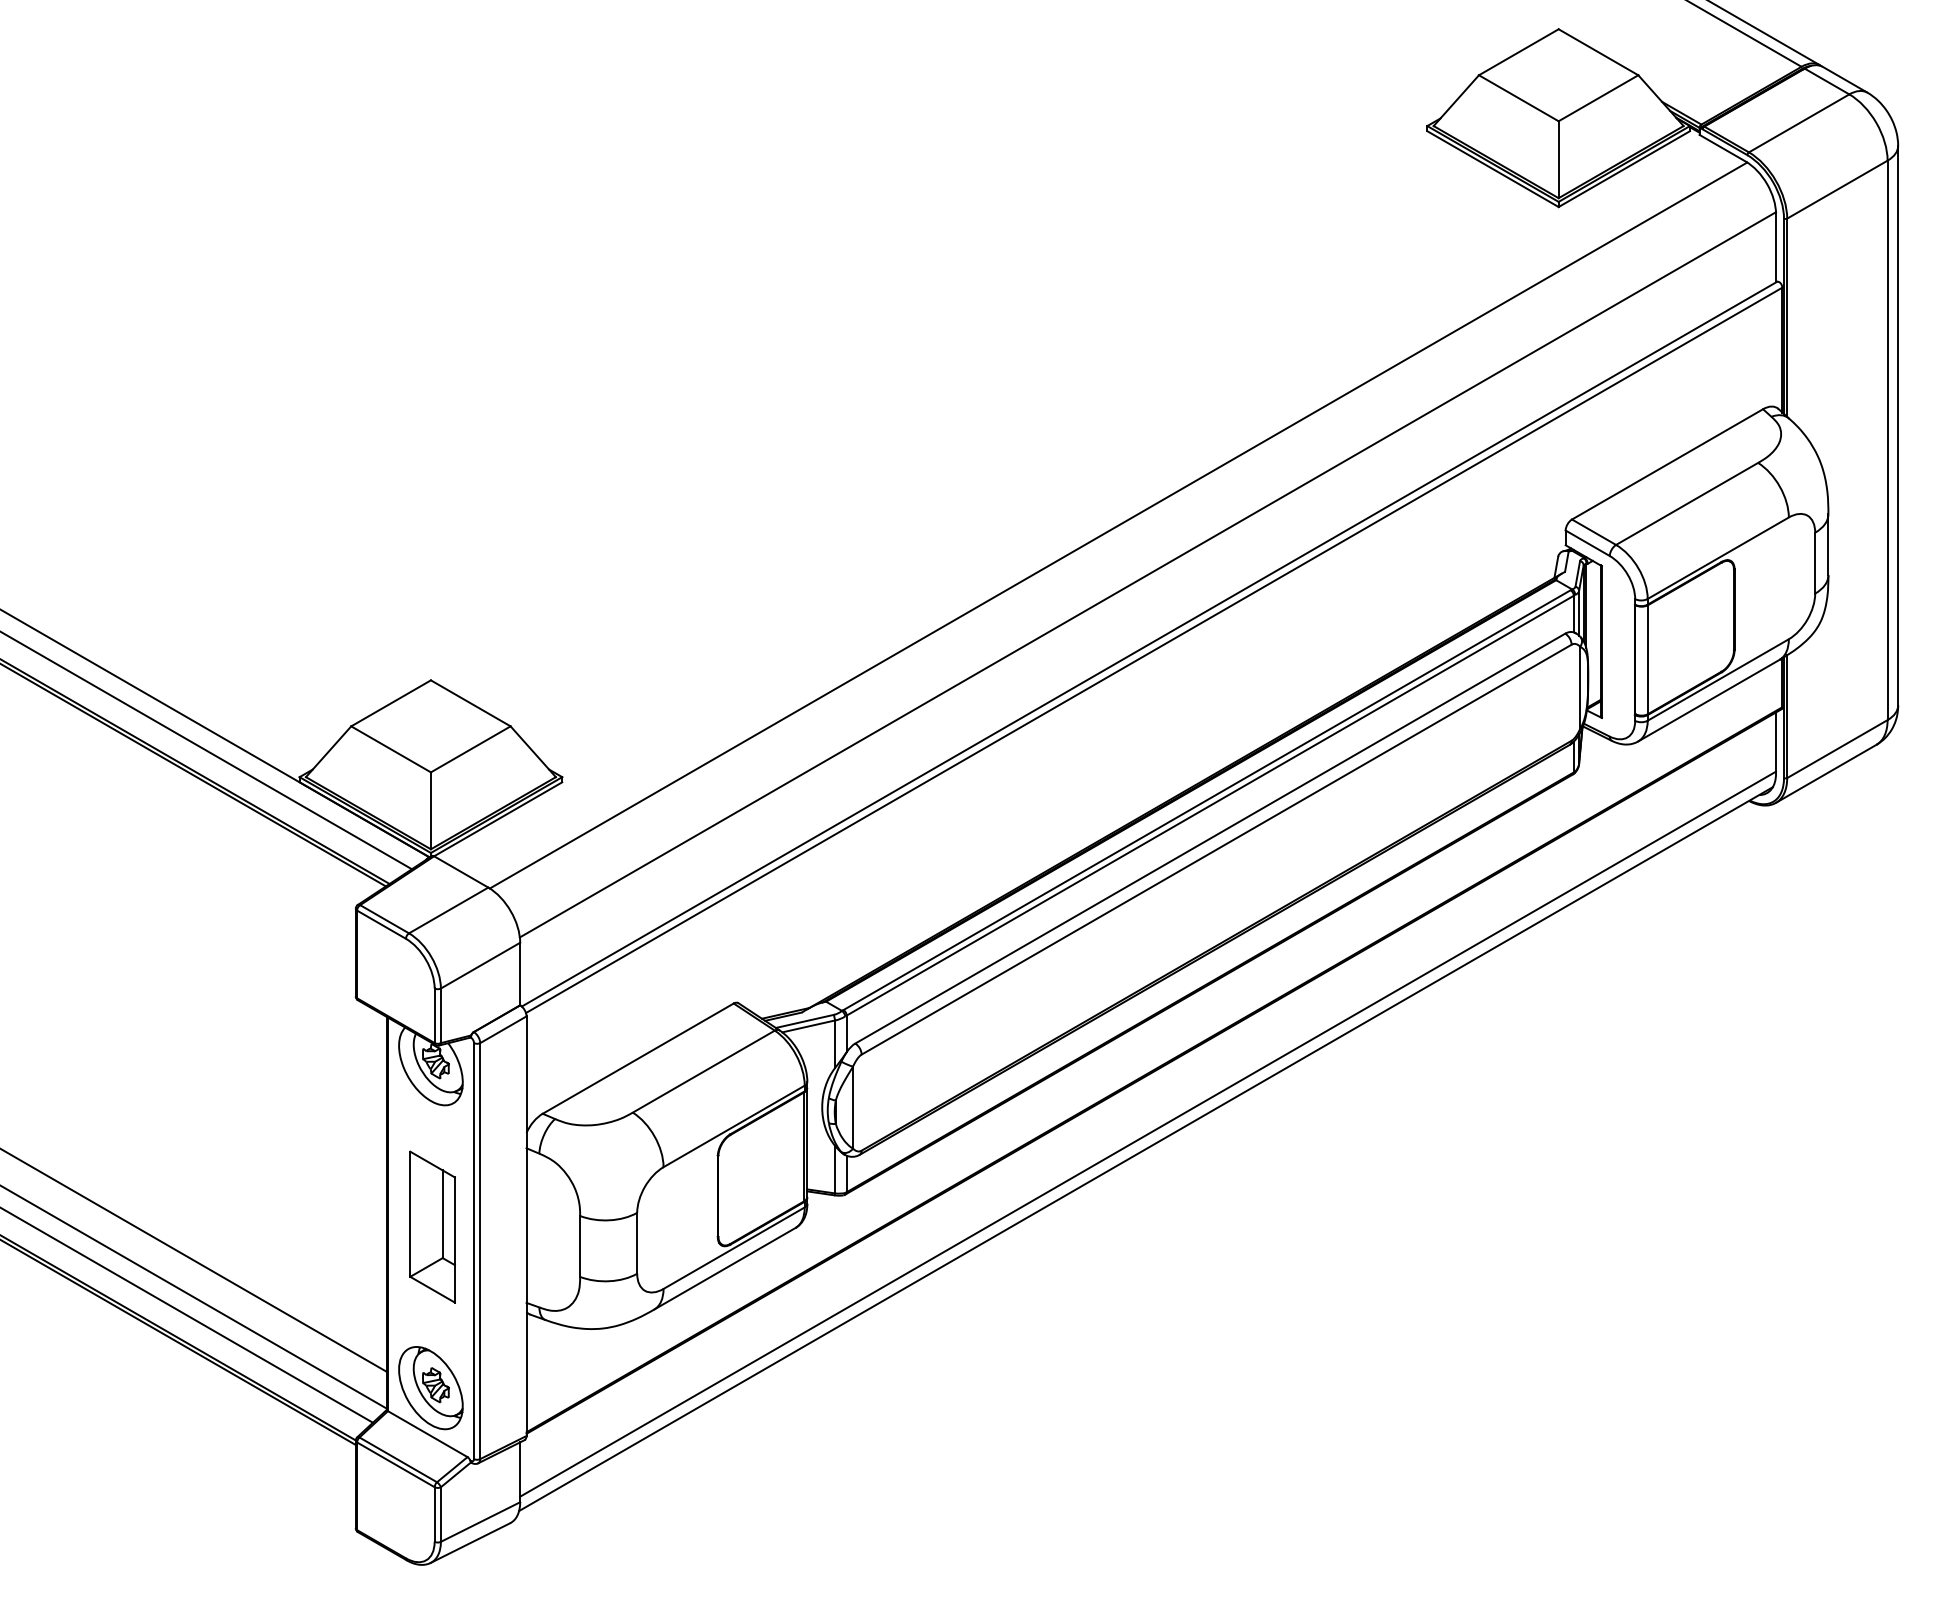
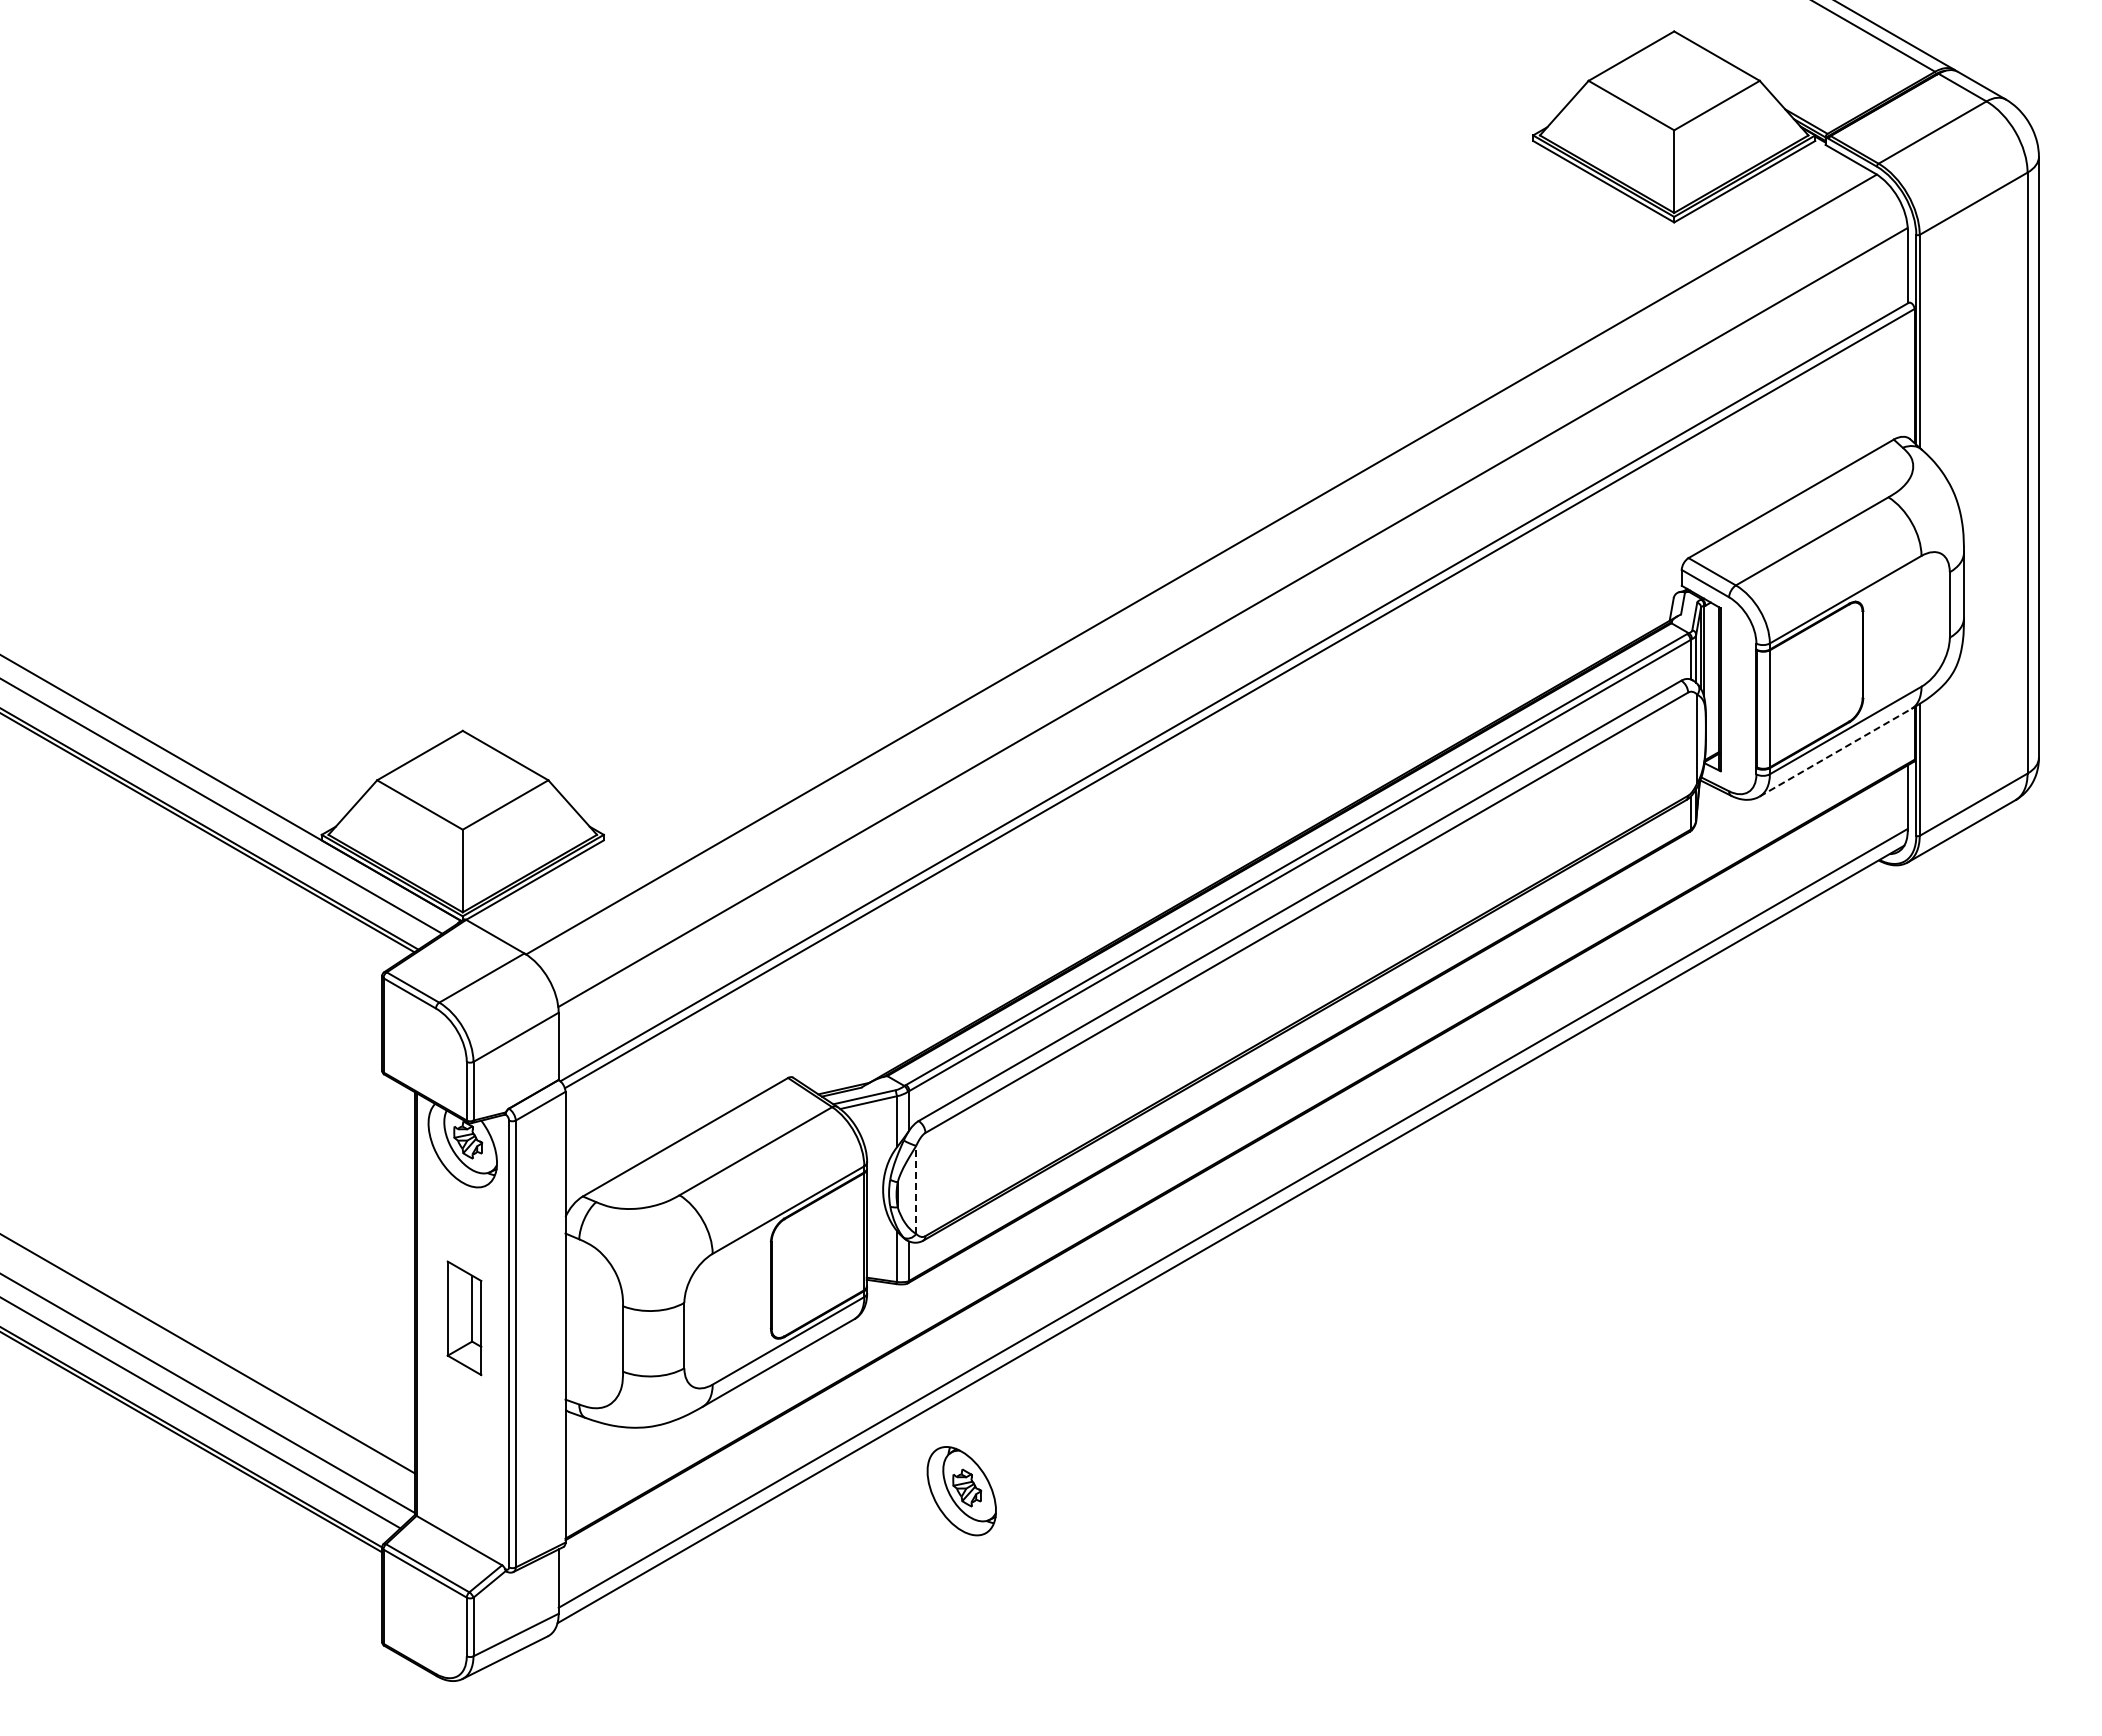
line: (1708, 700) -> (1835, 752), solid -> dashed
line: (853, 1107) -> (916, 1189), solid -> dashed
part: (432, 1227) -> (464, 1318), size x0.7
part: (430, 1388) -> (961, 1491), moved

